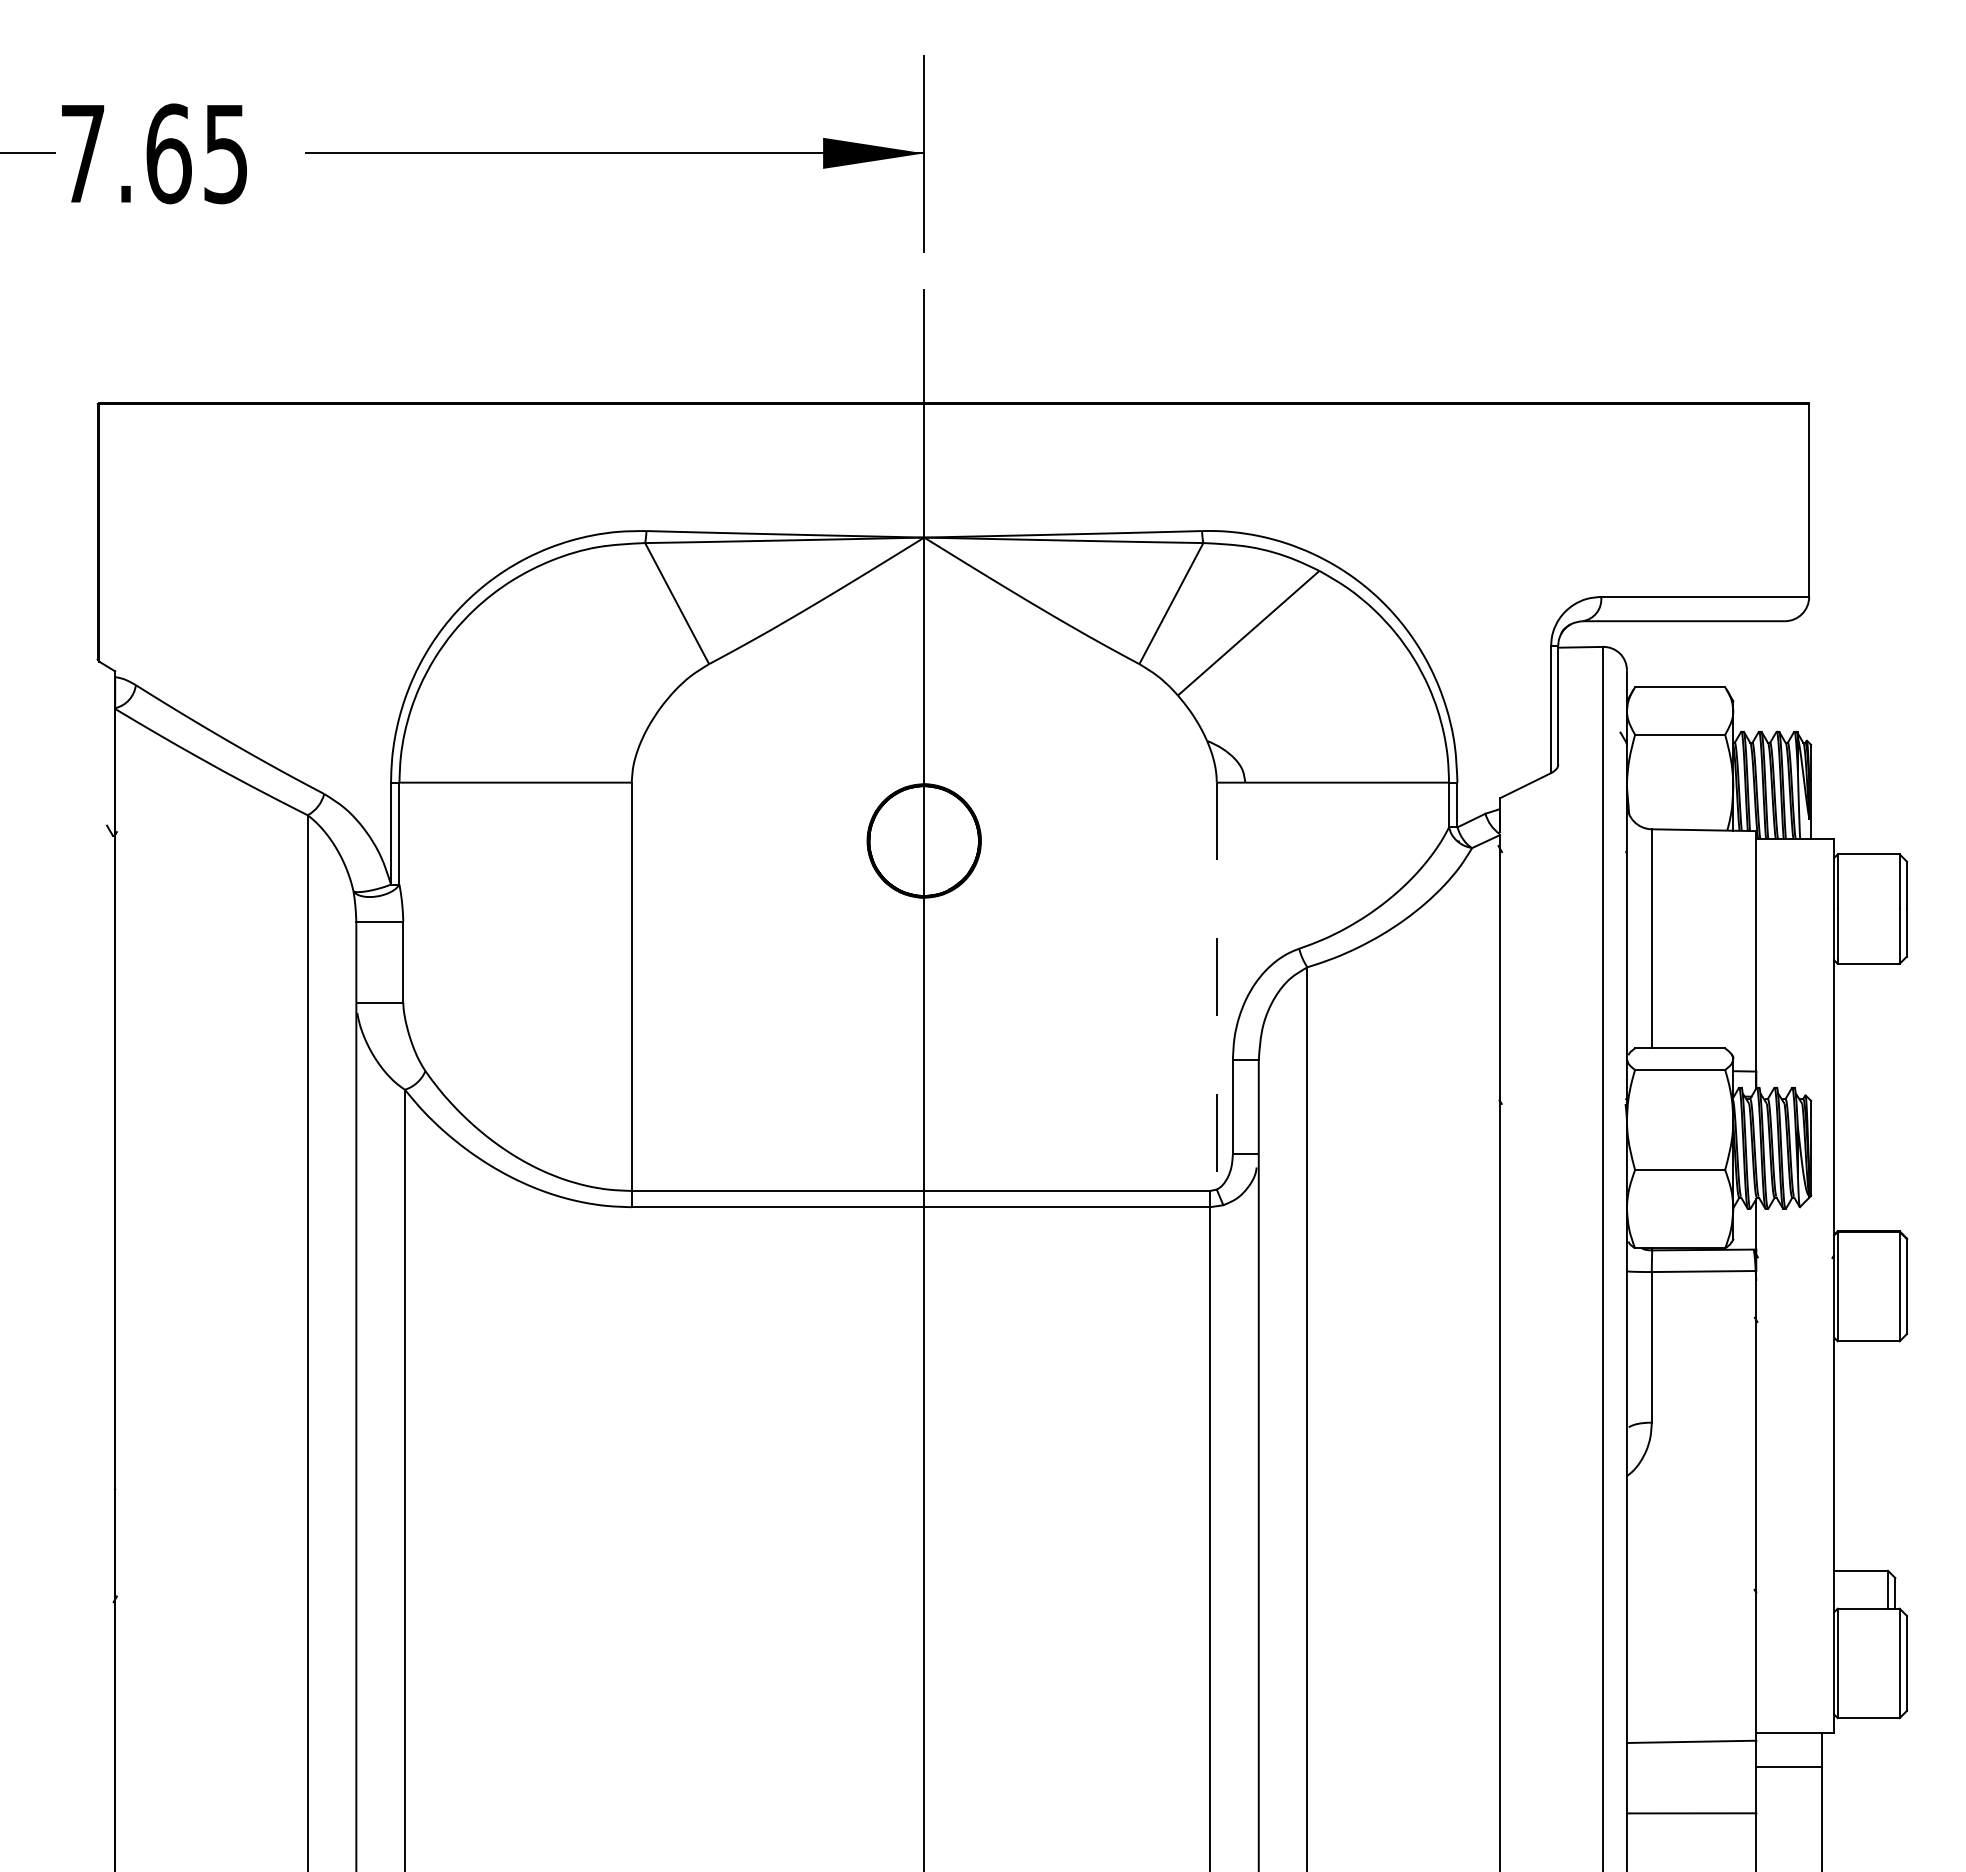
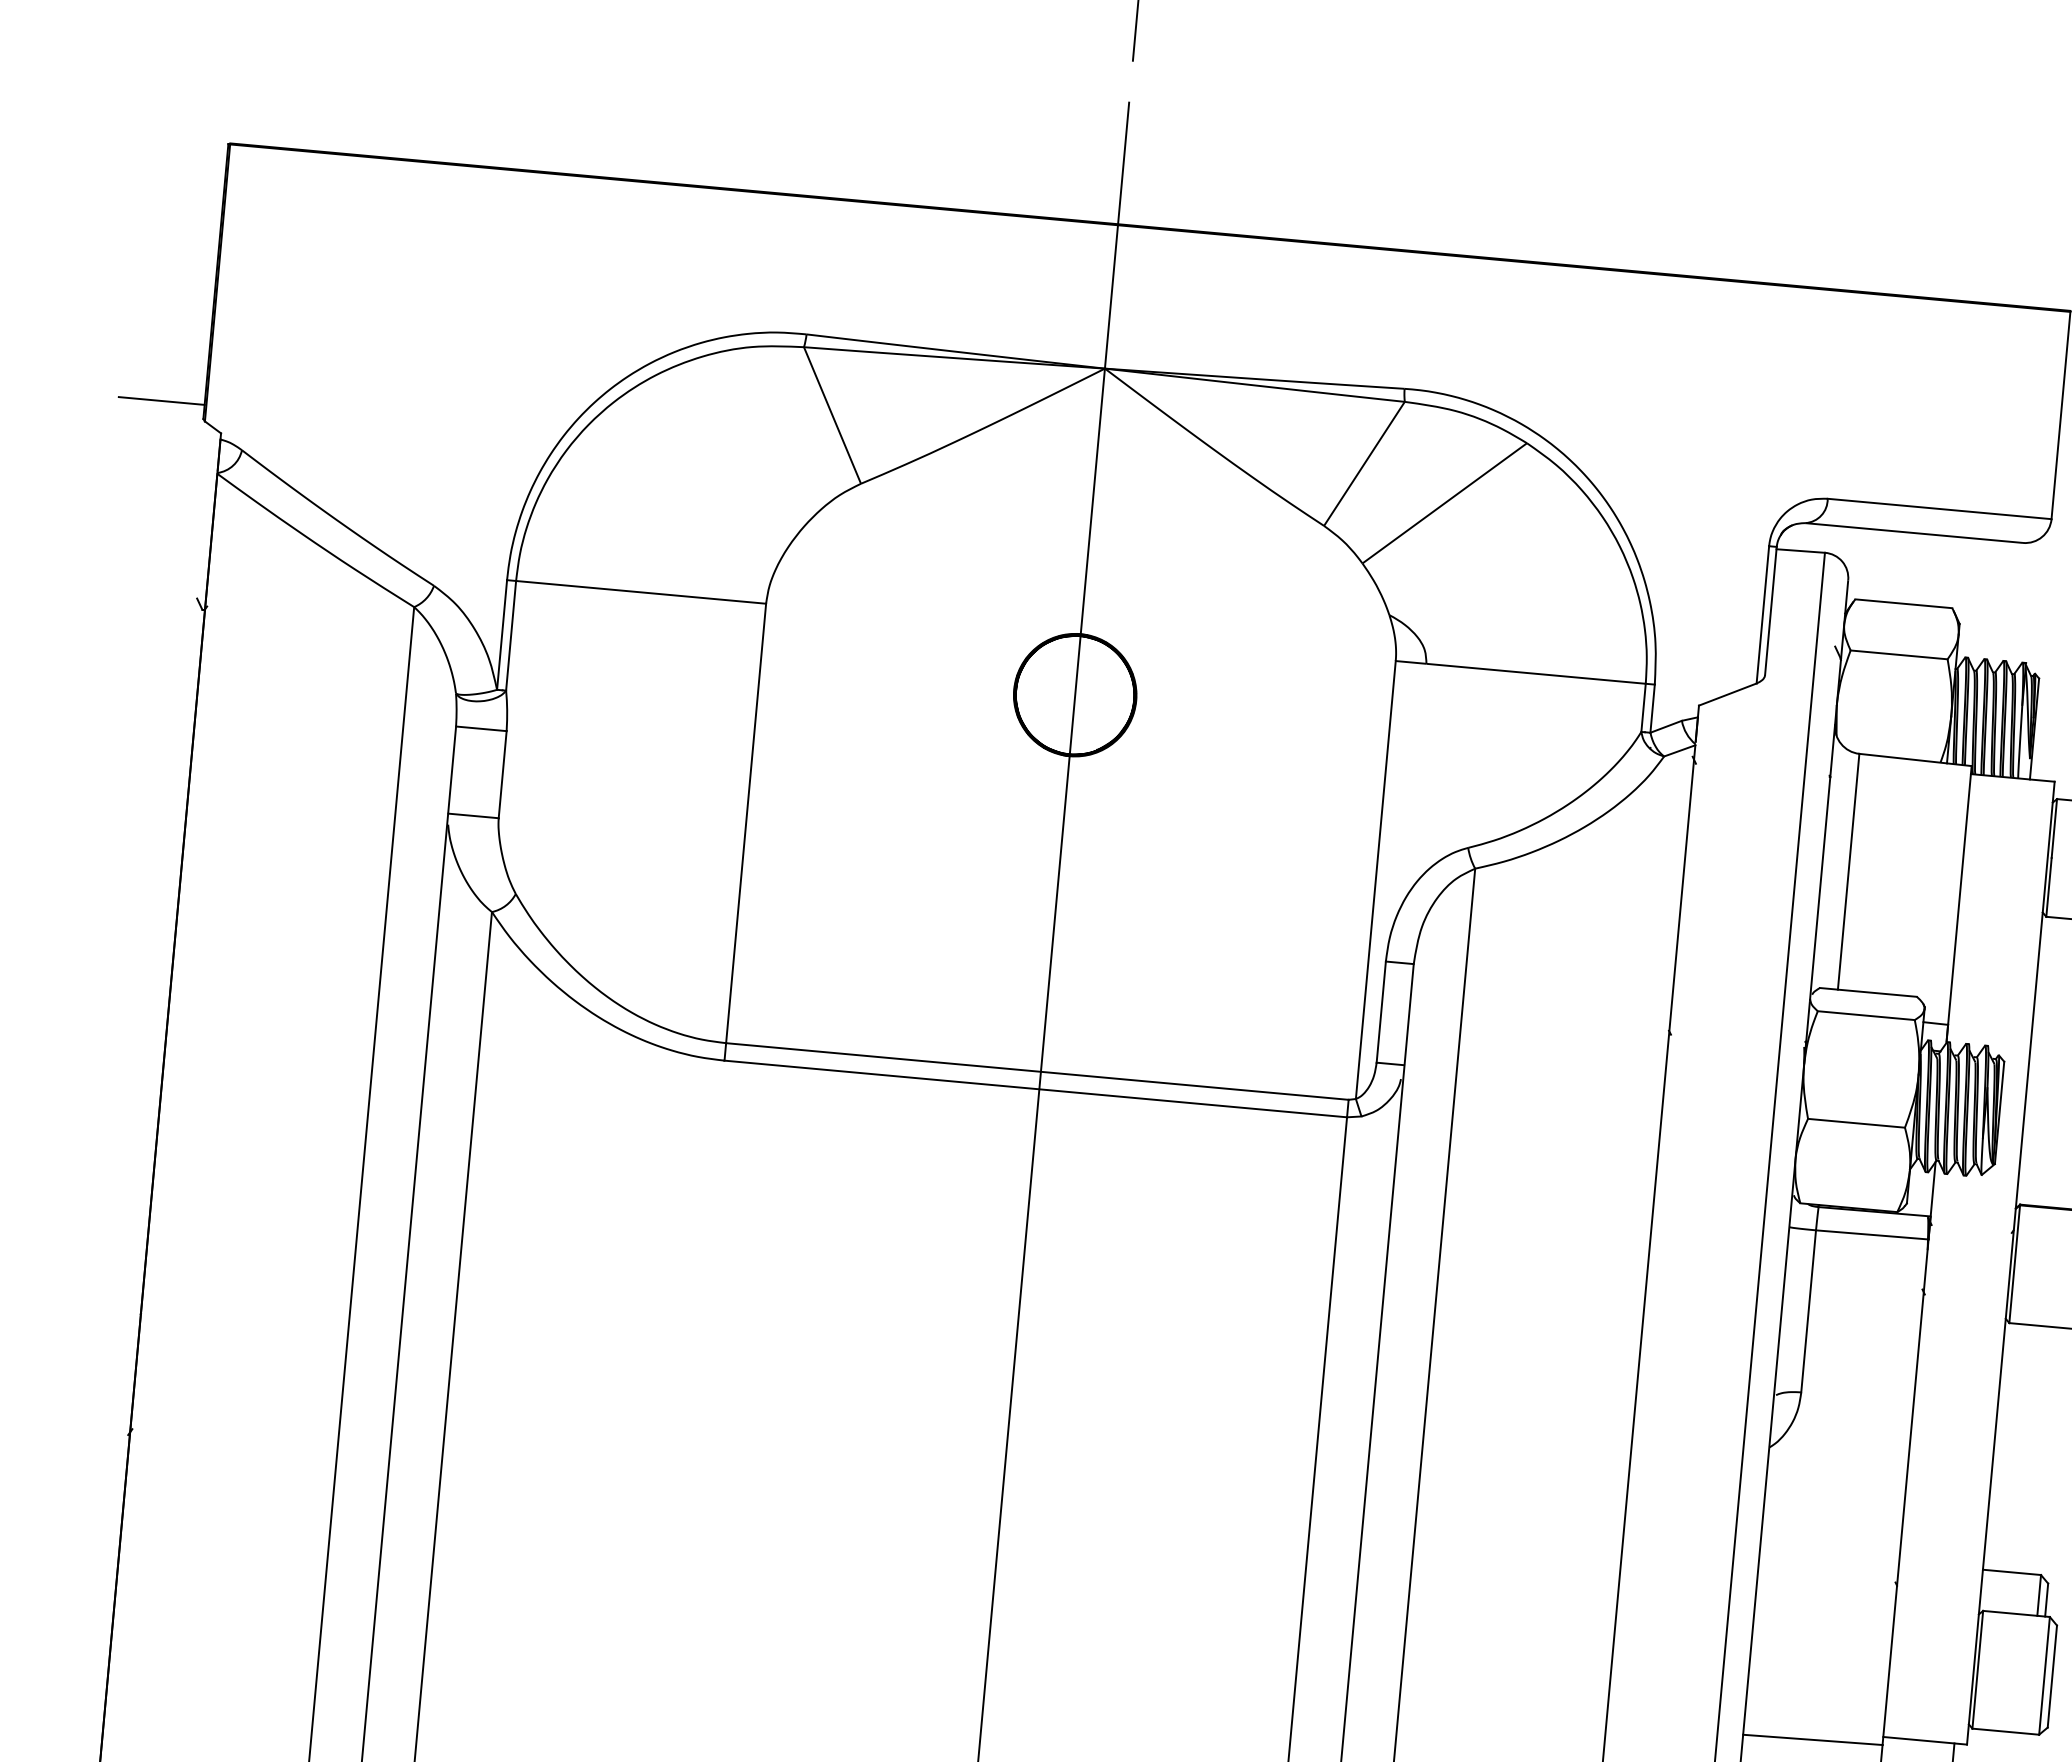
line: (57, 646) -> (161, 400), added
line: (1216, 986) -> (1375, 880), dashed -> solid

